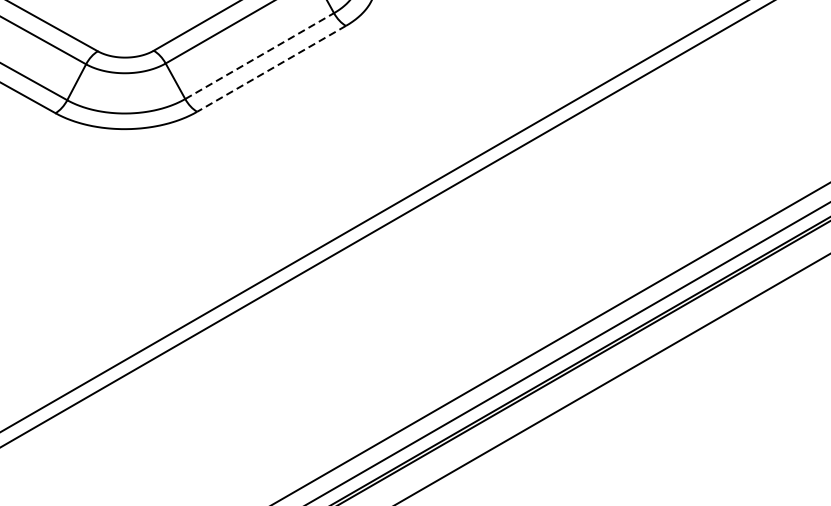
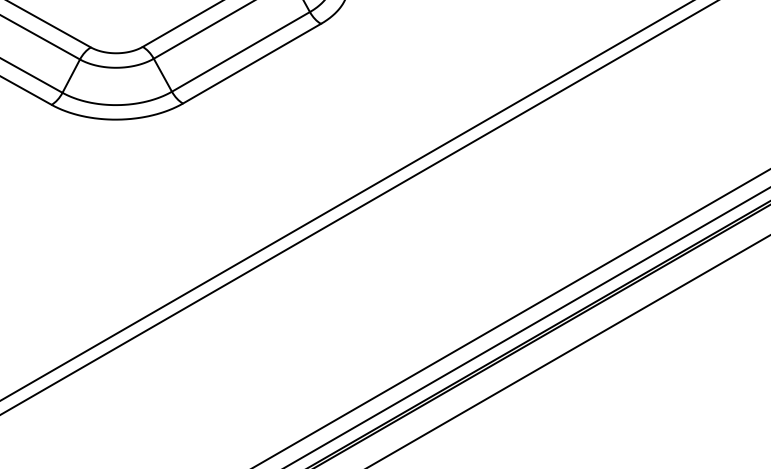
line: (259, 55) -> (240, 51), dashed -> solid
line: (272, 68) -> (252, 63), dashed -> solid

